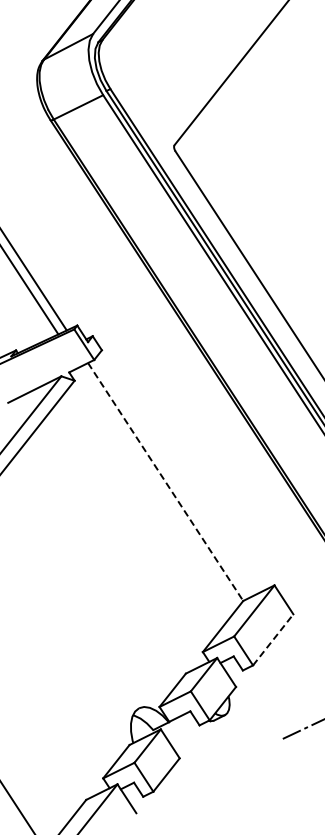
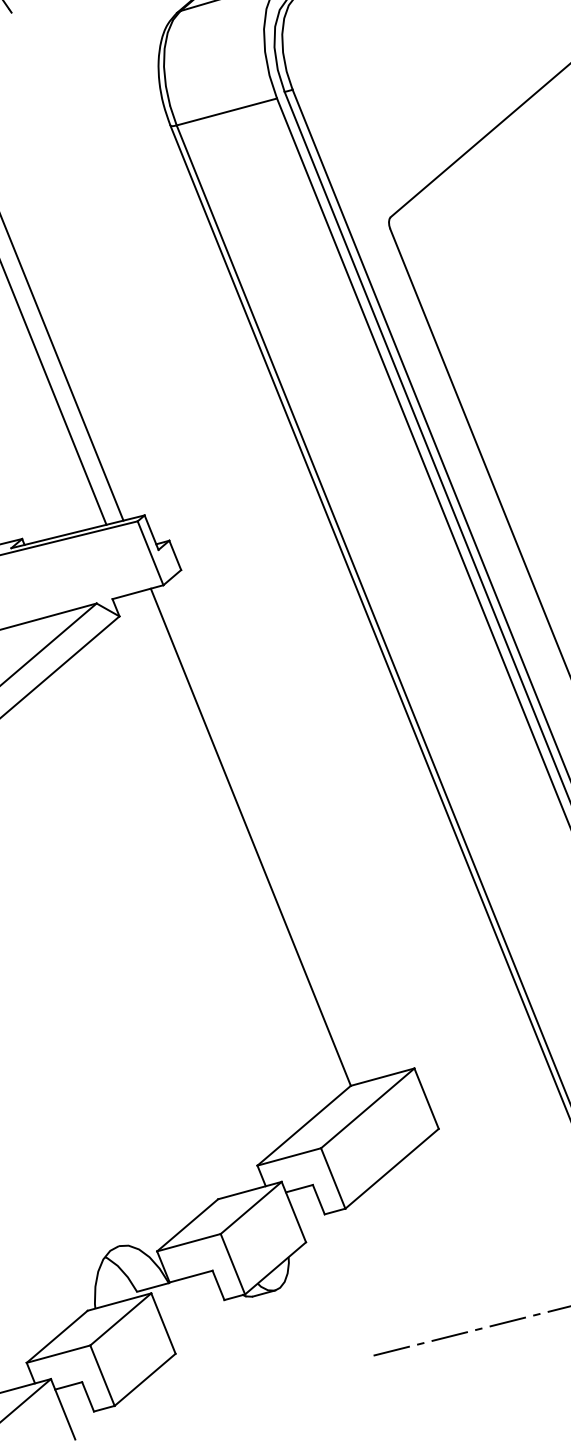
line: (165, 482) -> (250, 838), dashed -> solid
line: (273, 639) -> (392, 1168), dashed -> solid

